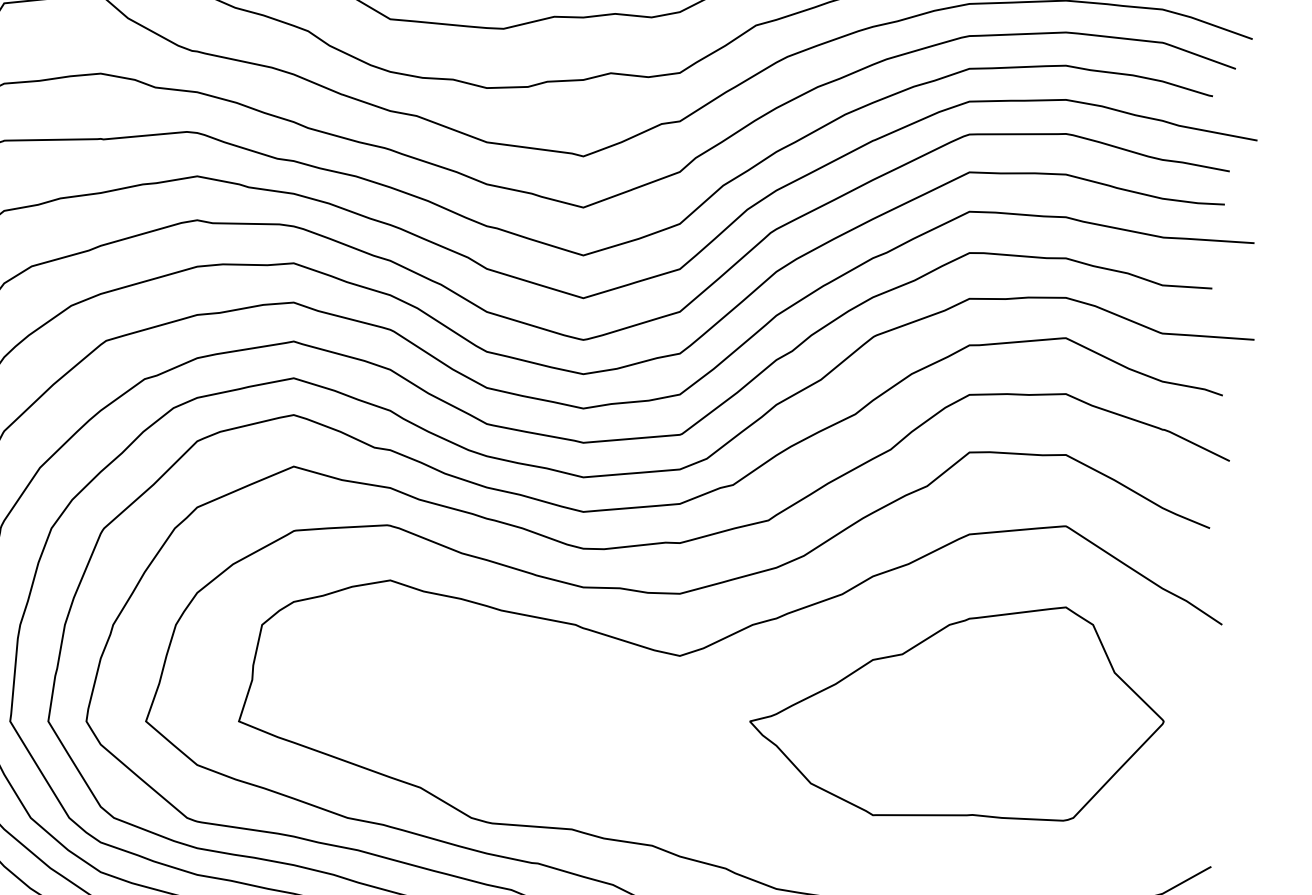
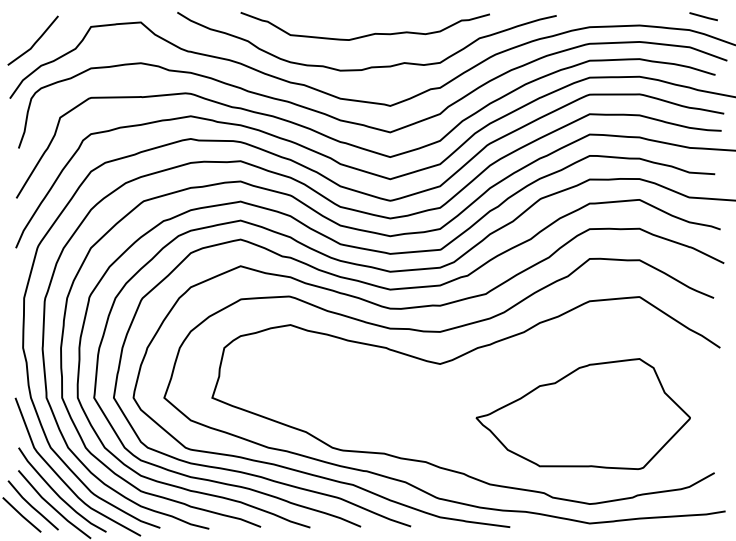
part: (955, 712) -> (582, 413), moved

